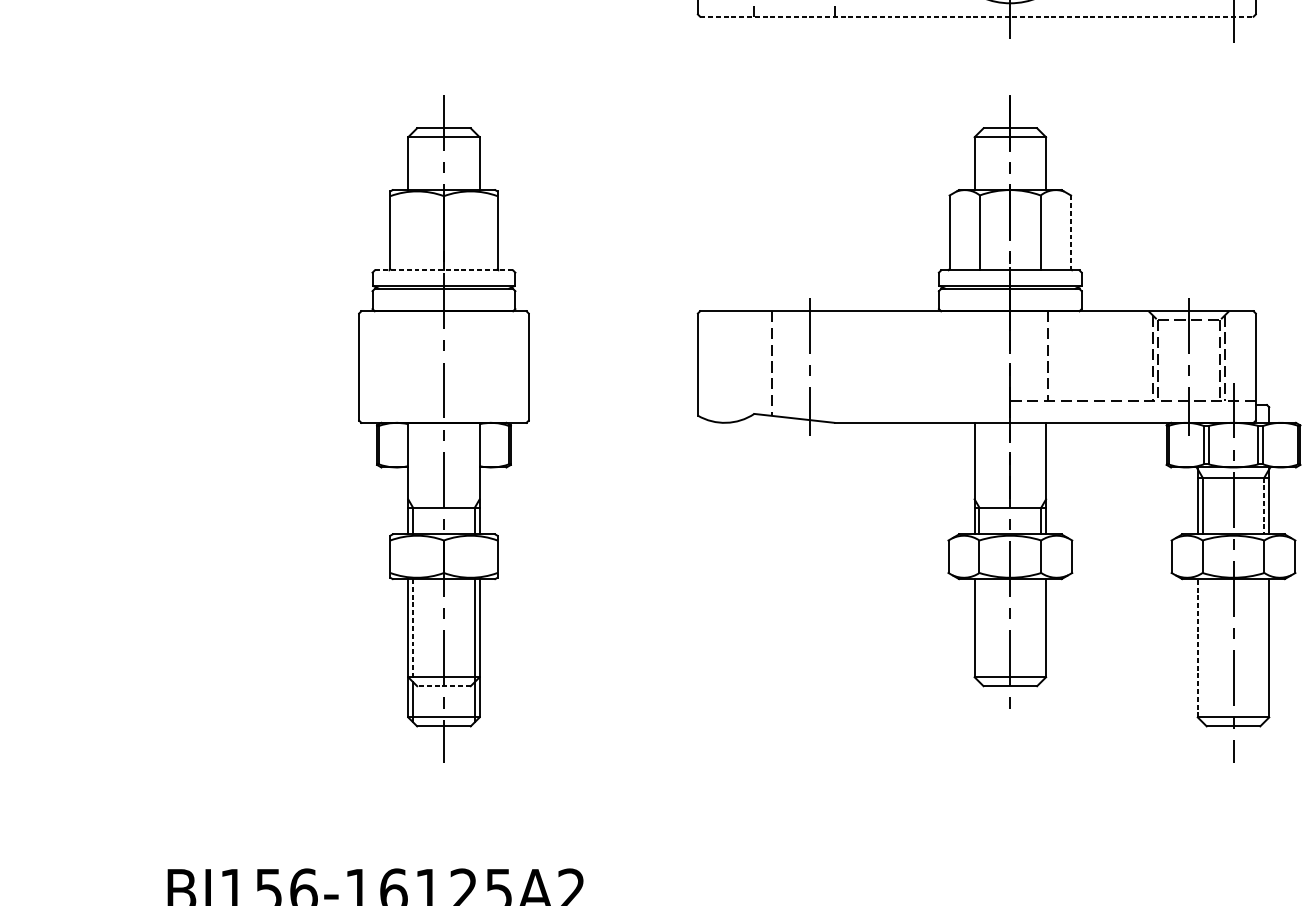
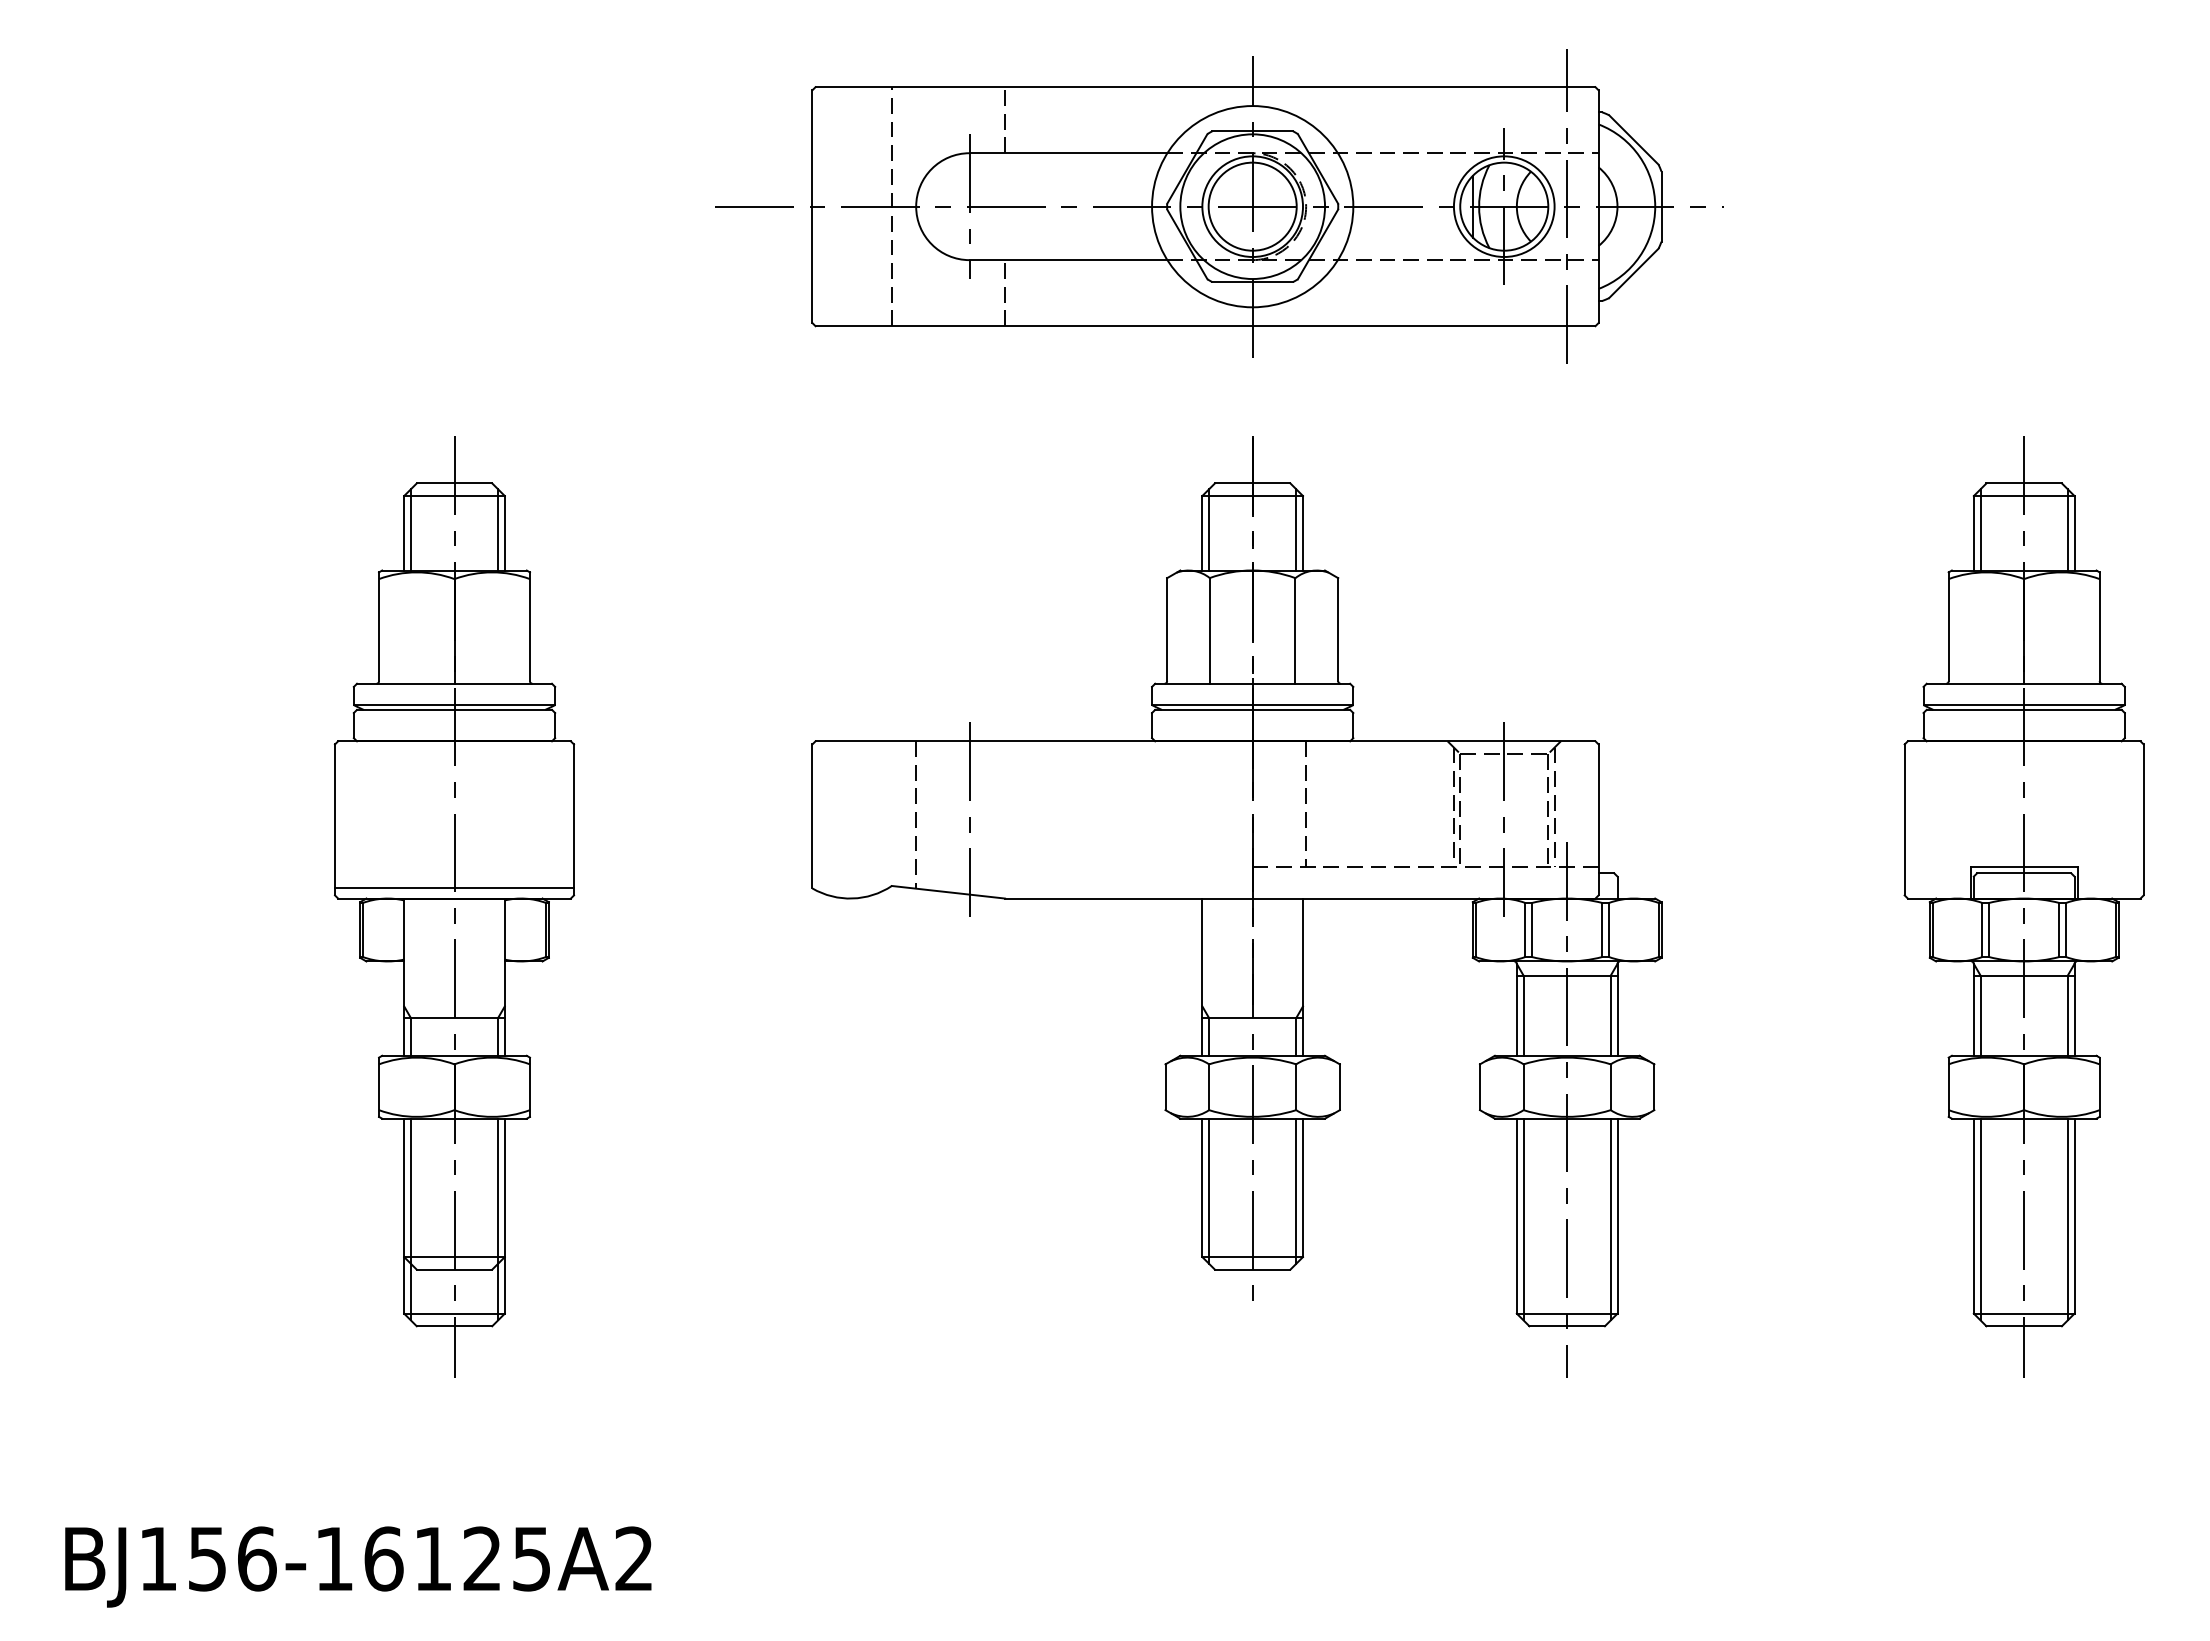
line: (976, 16) -> (1205, 326), dashed -> solid
line: (412, 160) -> (410, 529), added
line: (475, 160) -> (498, 529), added
line: (979, 160) -> (1209, 529), added
line: (1041, 160) -> (1296, 529), added
line: (1071, 231) -> (1338, 629), dashed -> solid
line: (443, 270) -> (454, 683), dashed -> solid
line: (443, 415) -> (454, 888), added
line: (1264, 506) -> (1610, 1016), dashed -> solid
line: (412, 630) -> (410, 1191), dashed -> solid
line: (979, 630) -> (1209, 1190), added
line: (1041, 630) -> (1296, 1190), added
line: (1197, 647) -> (1516, 1215), dashed -> solid
line: (1202, 650) -> (1523, 1219), added
line: (1264, 650) -> (1610, 1219), added
line: (443, 686) -> (454, 1269), dashed -> solid

